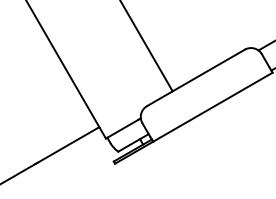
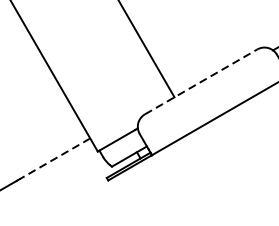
line: (196, 77) -> (201, 81), solid -> dashed
line: (68, 145) -> (54, 159), solid -> dashed

